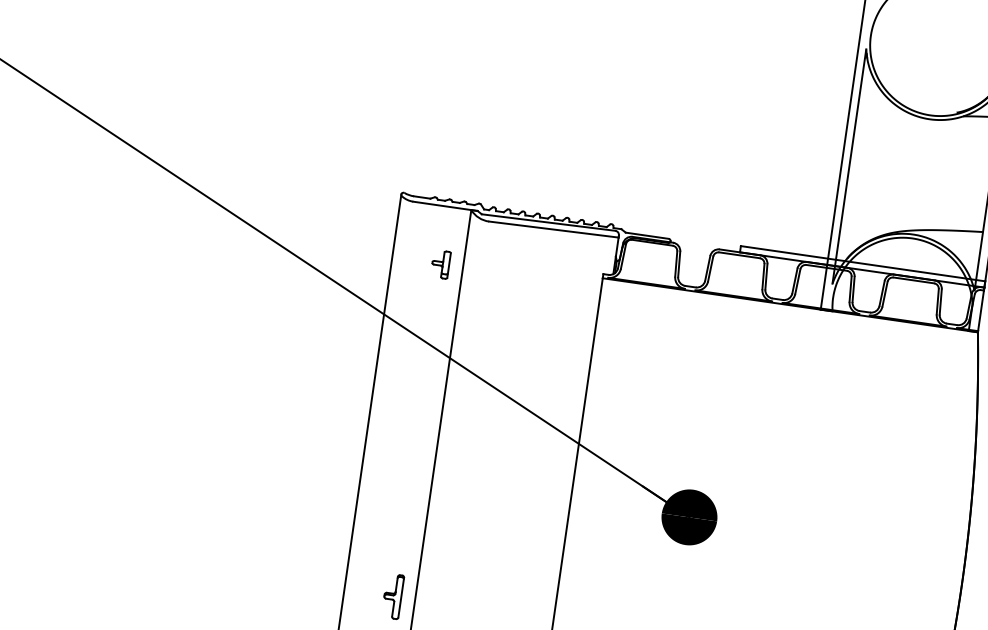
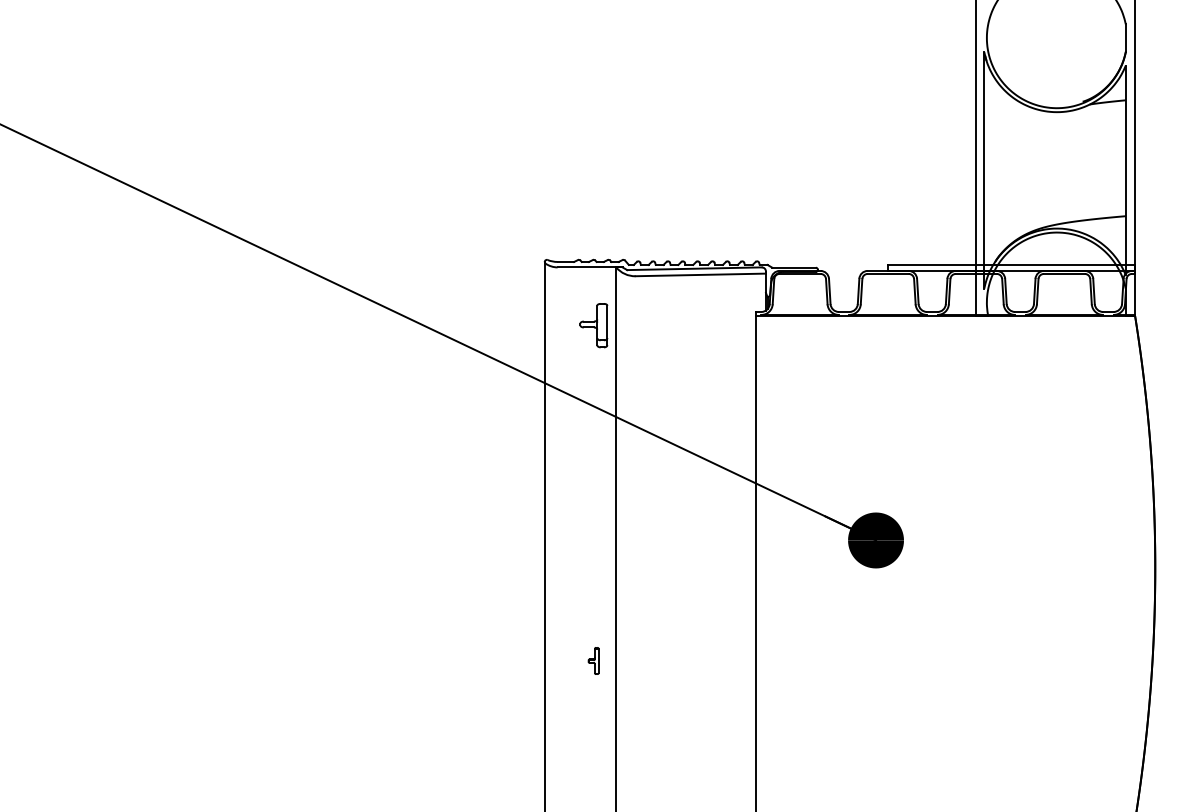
part: (440, 264) -> (593, 325), size x1.6
part: (392, 595) -> (593, 660), size x0.6

